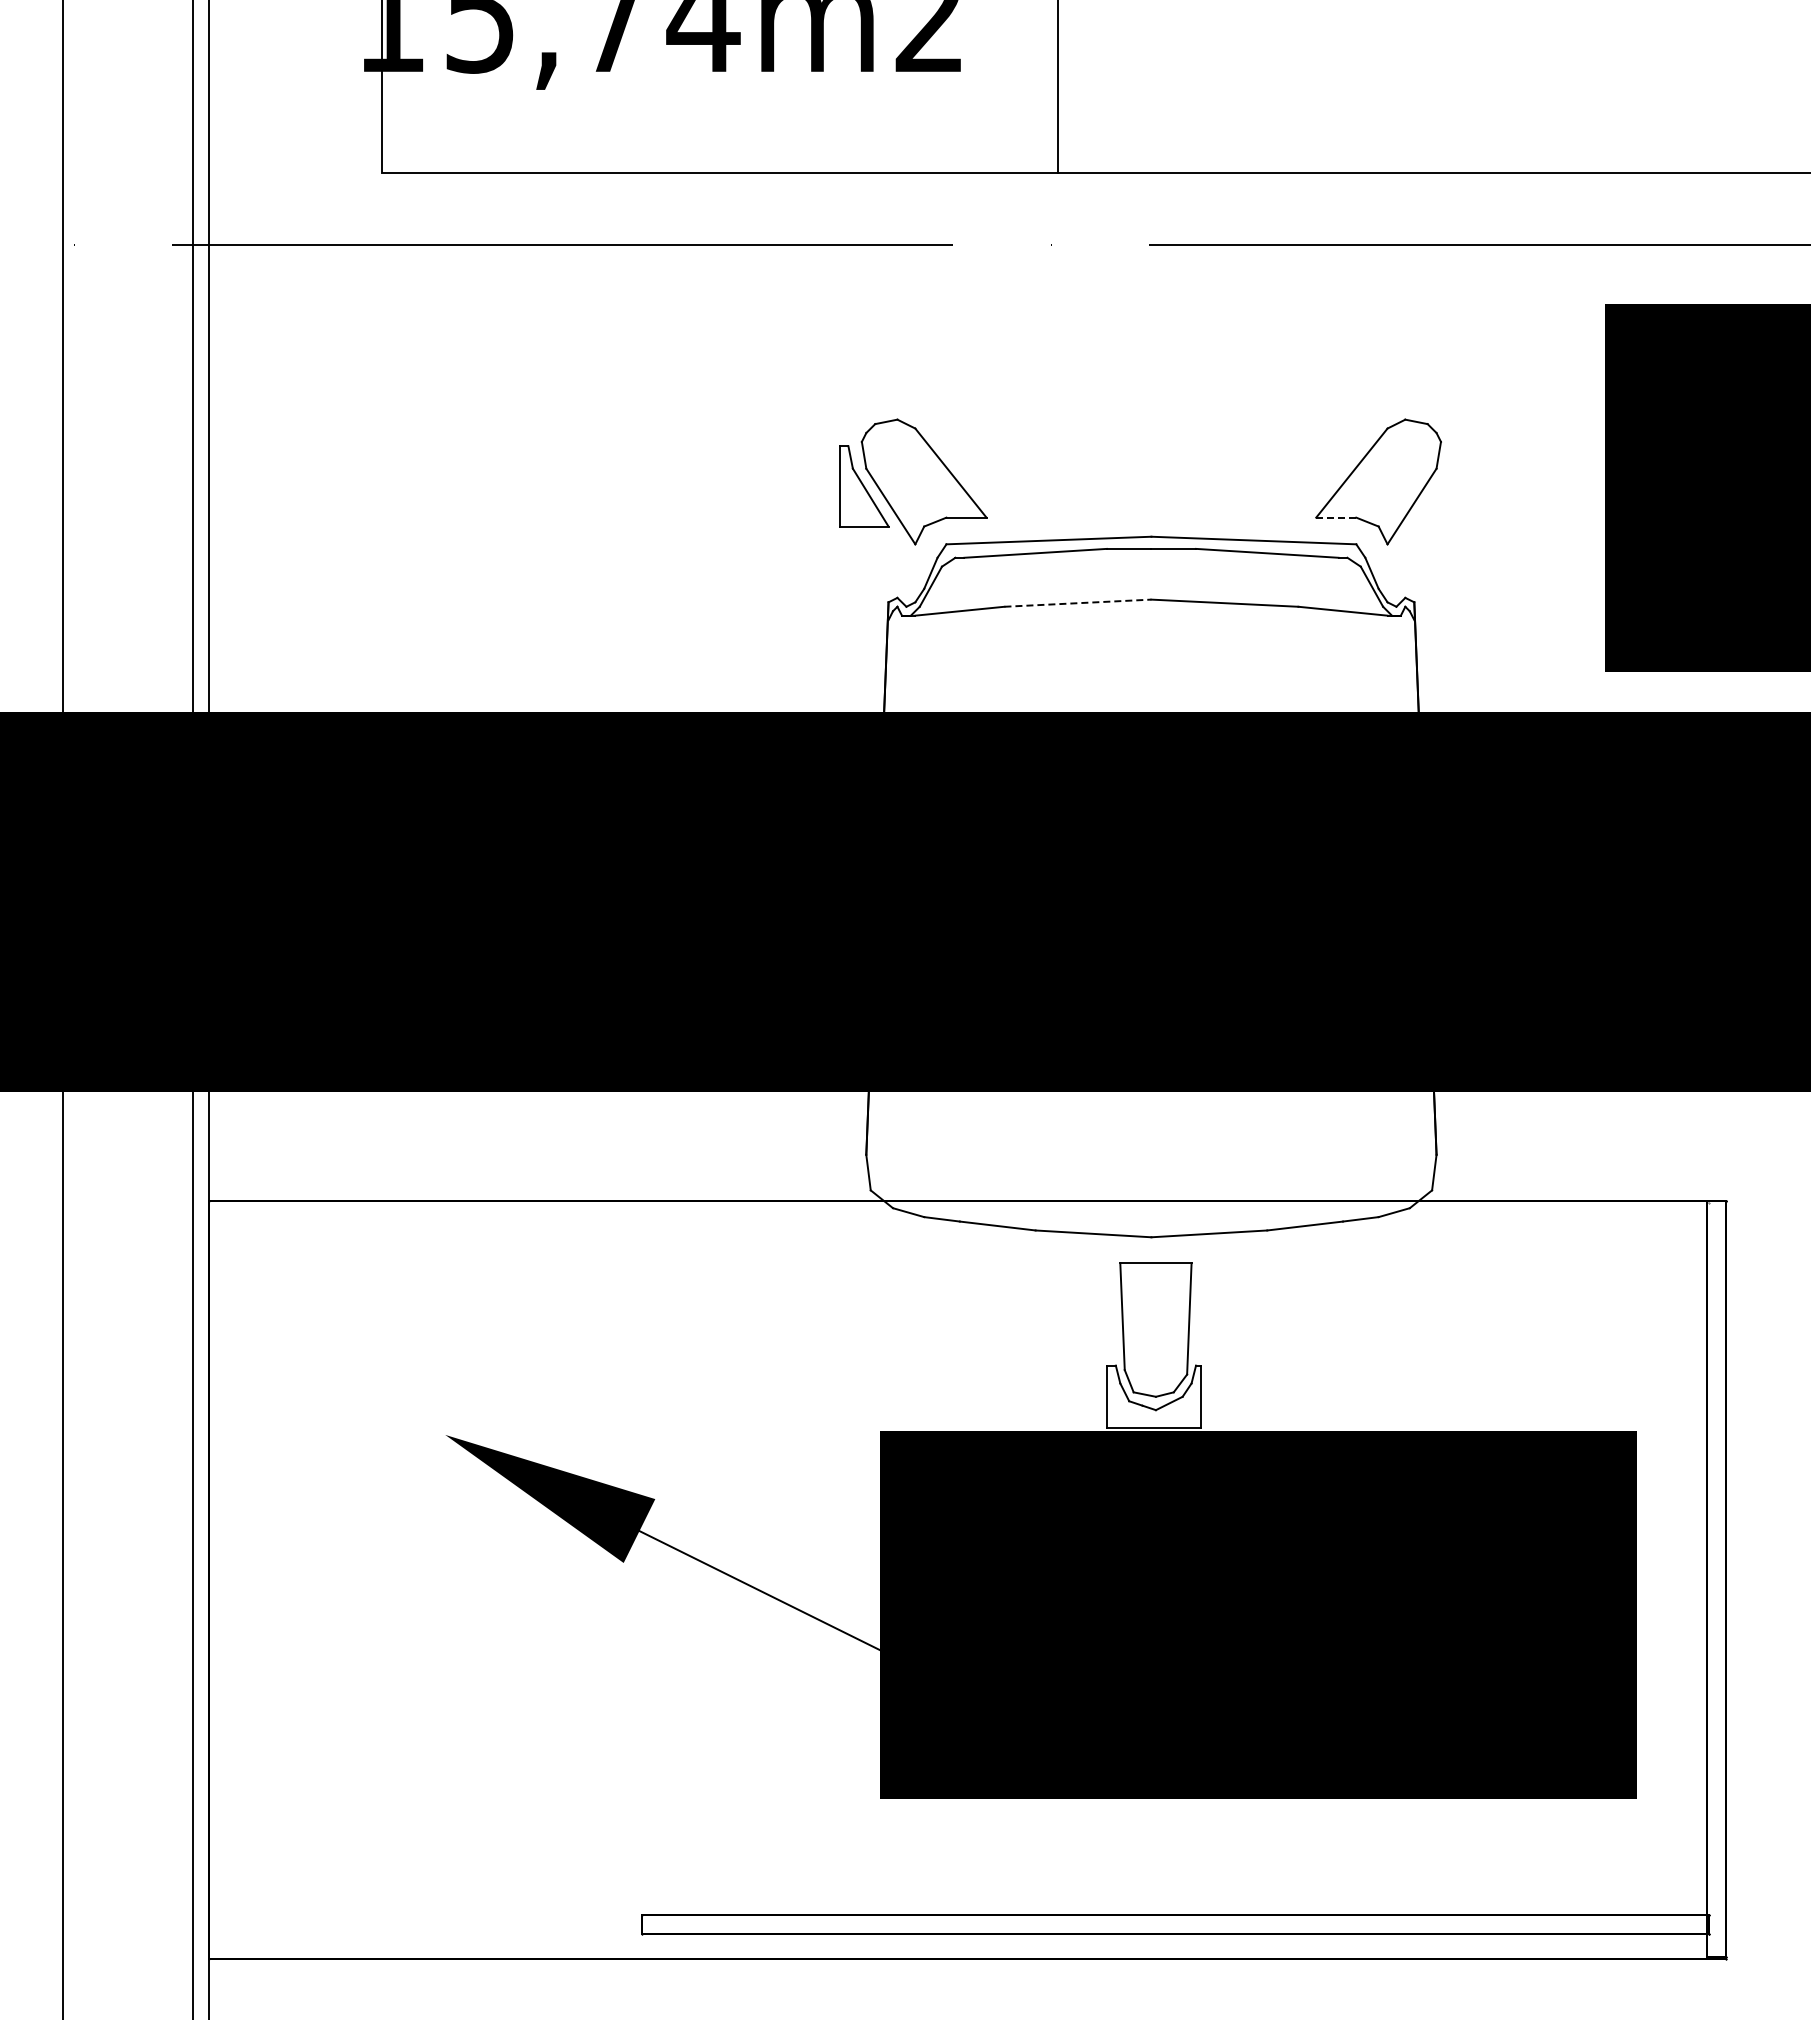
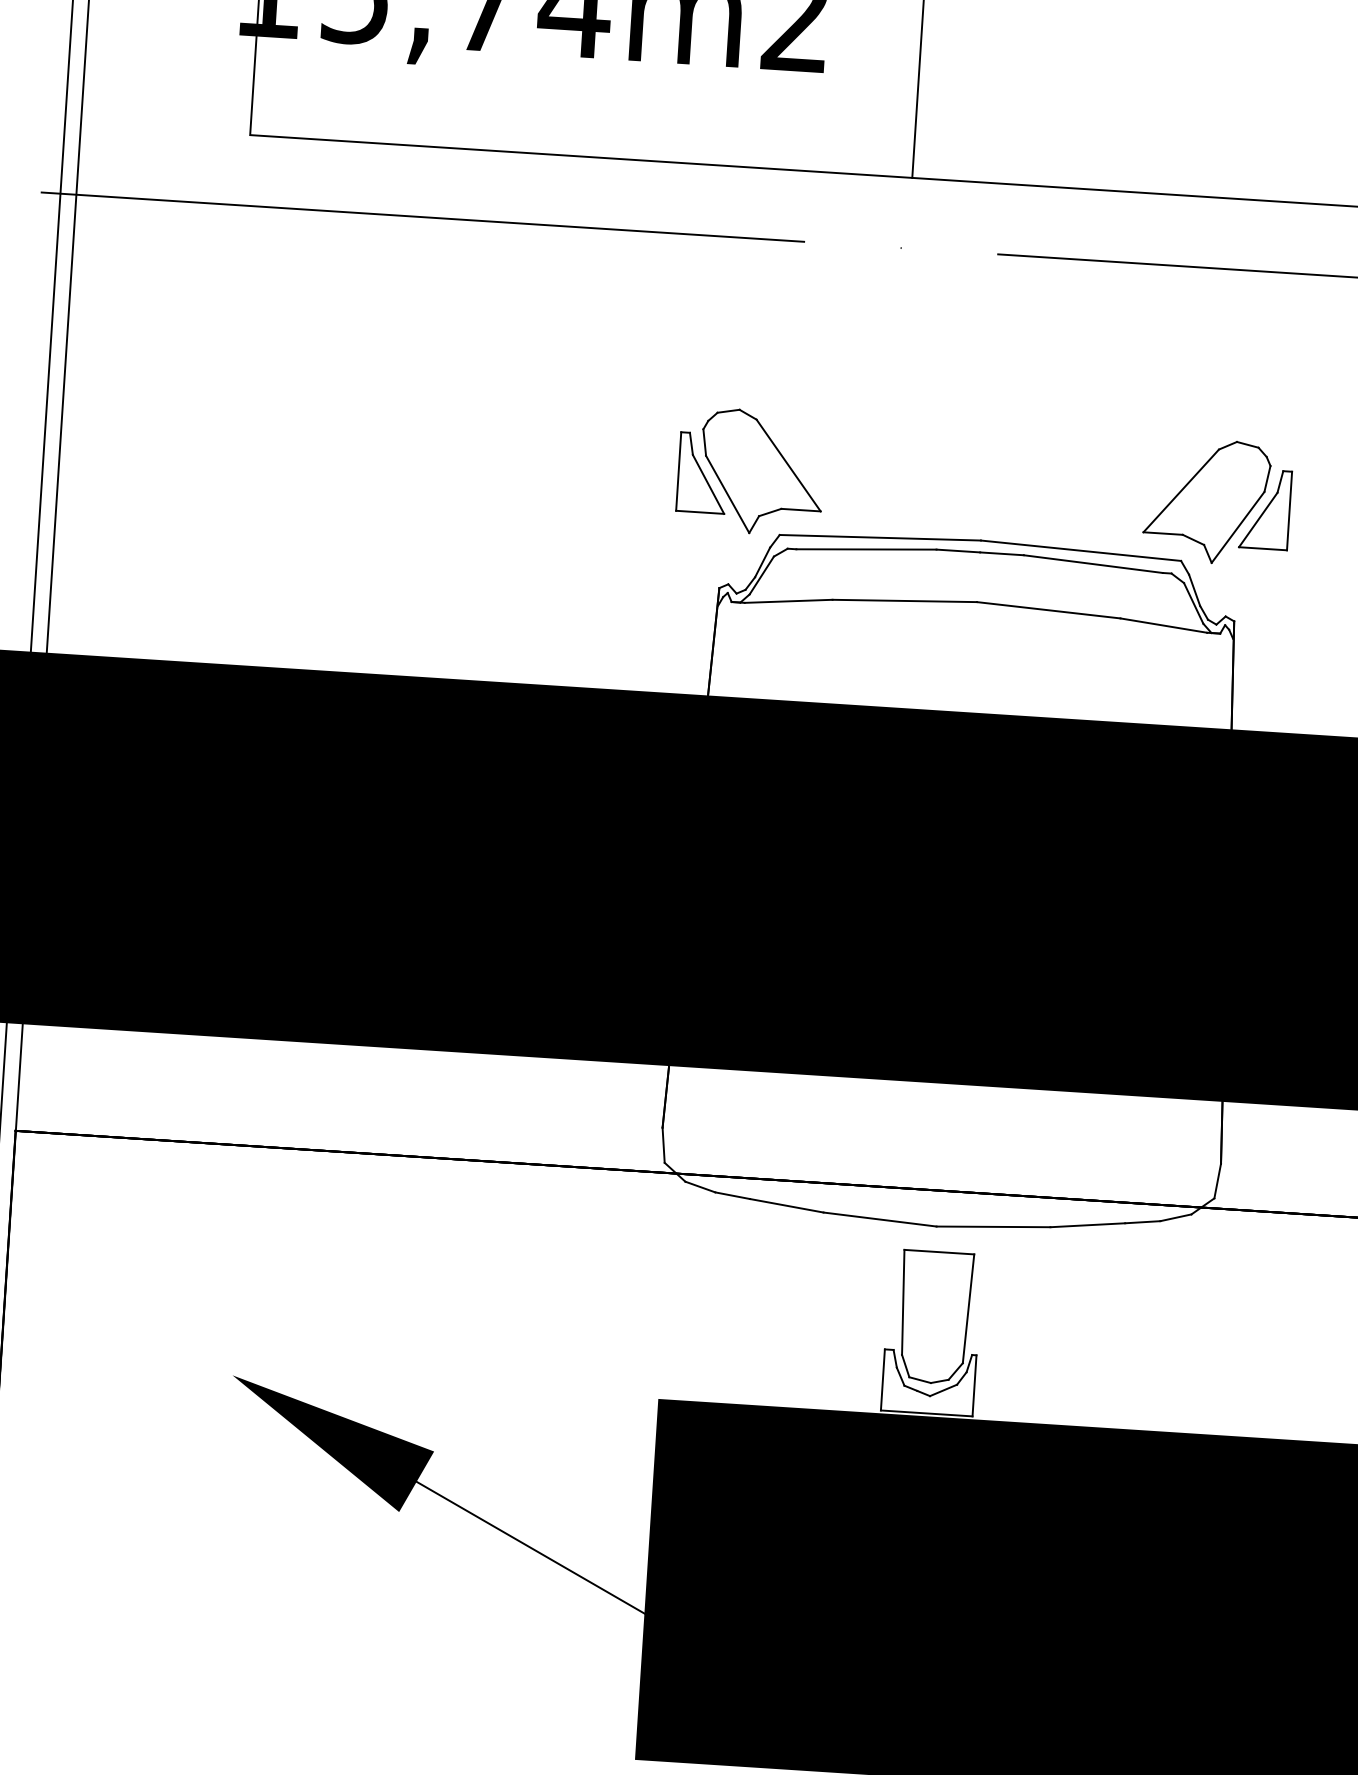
part: (1438, 486) -> (1265, 509), added
line: (1335, 517) -> (1162, 533), dashed -> solid
line: (1077, 603) -> (904, 601), dashed -> solid

